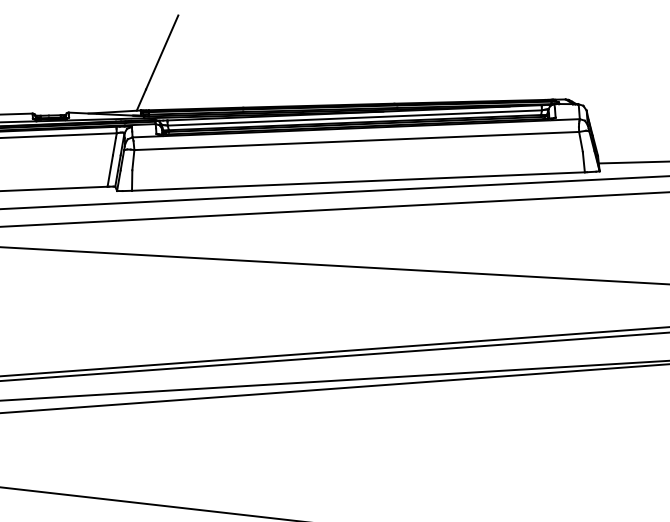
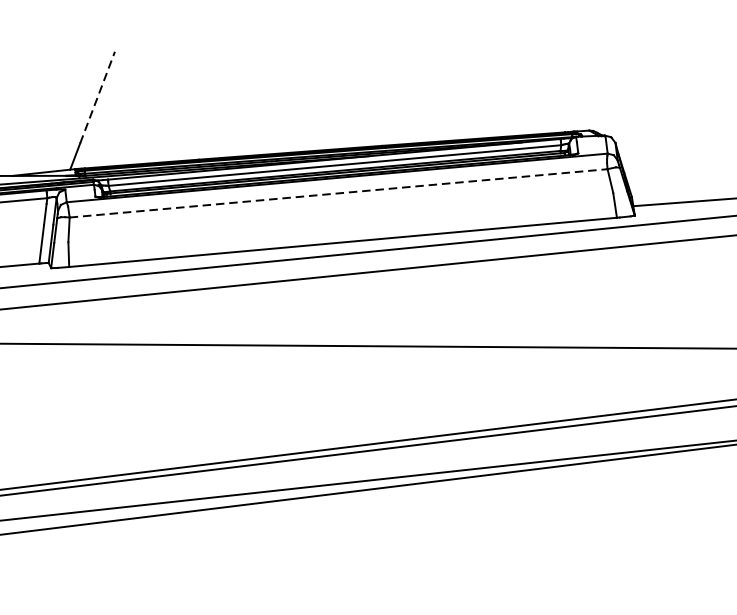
line: (162, 52) -> (97, 97), solid -> dashed
line: (356, 141) -> (338, 193), solid -> dashed

